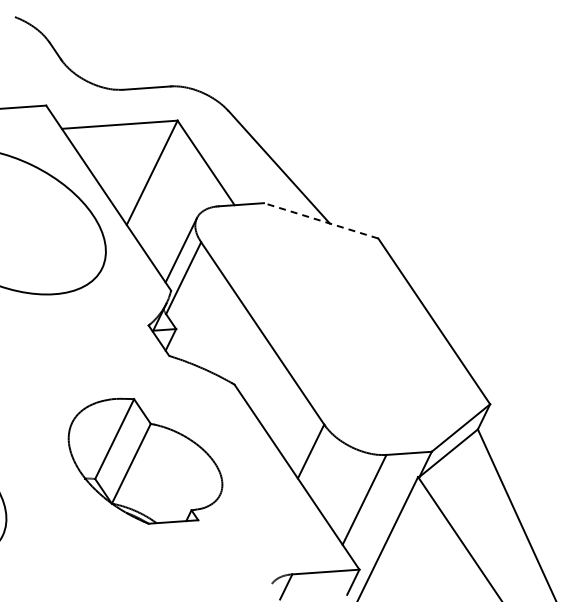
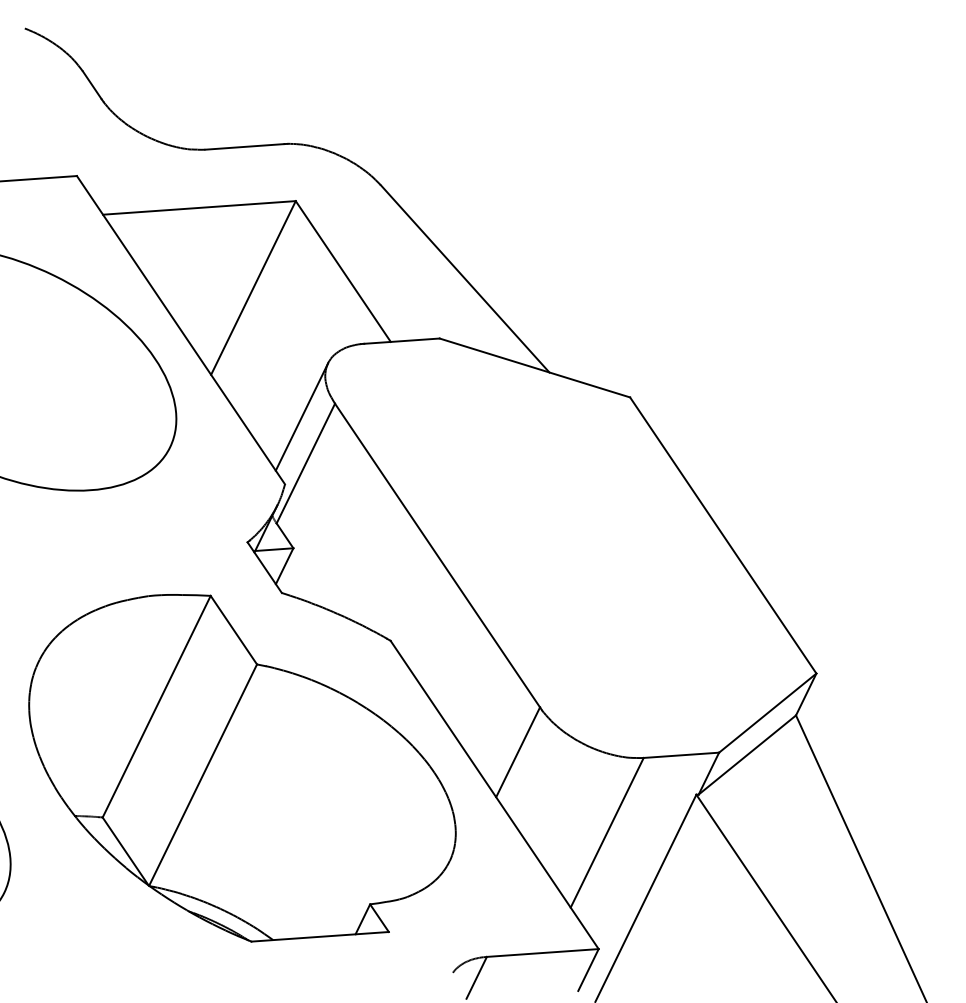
line: (321, 220) -> (535, 367), dashed -> solid
part: (145, 461) -> (242, 768), size x1.67

